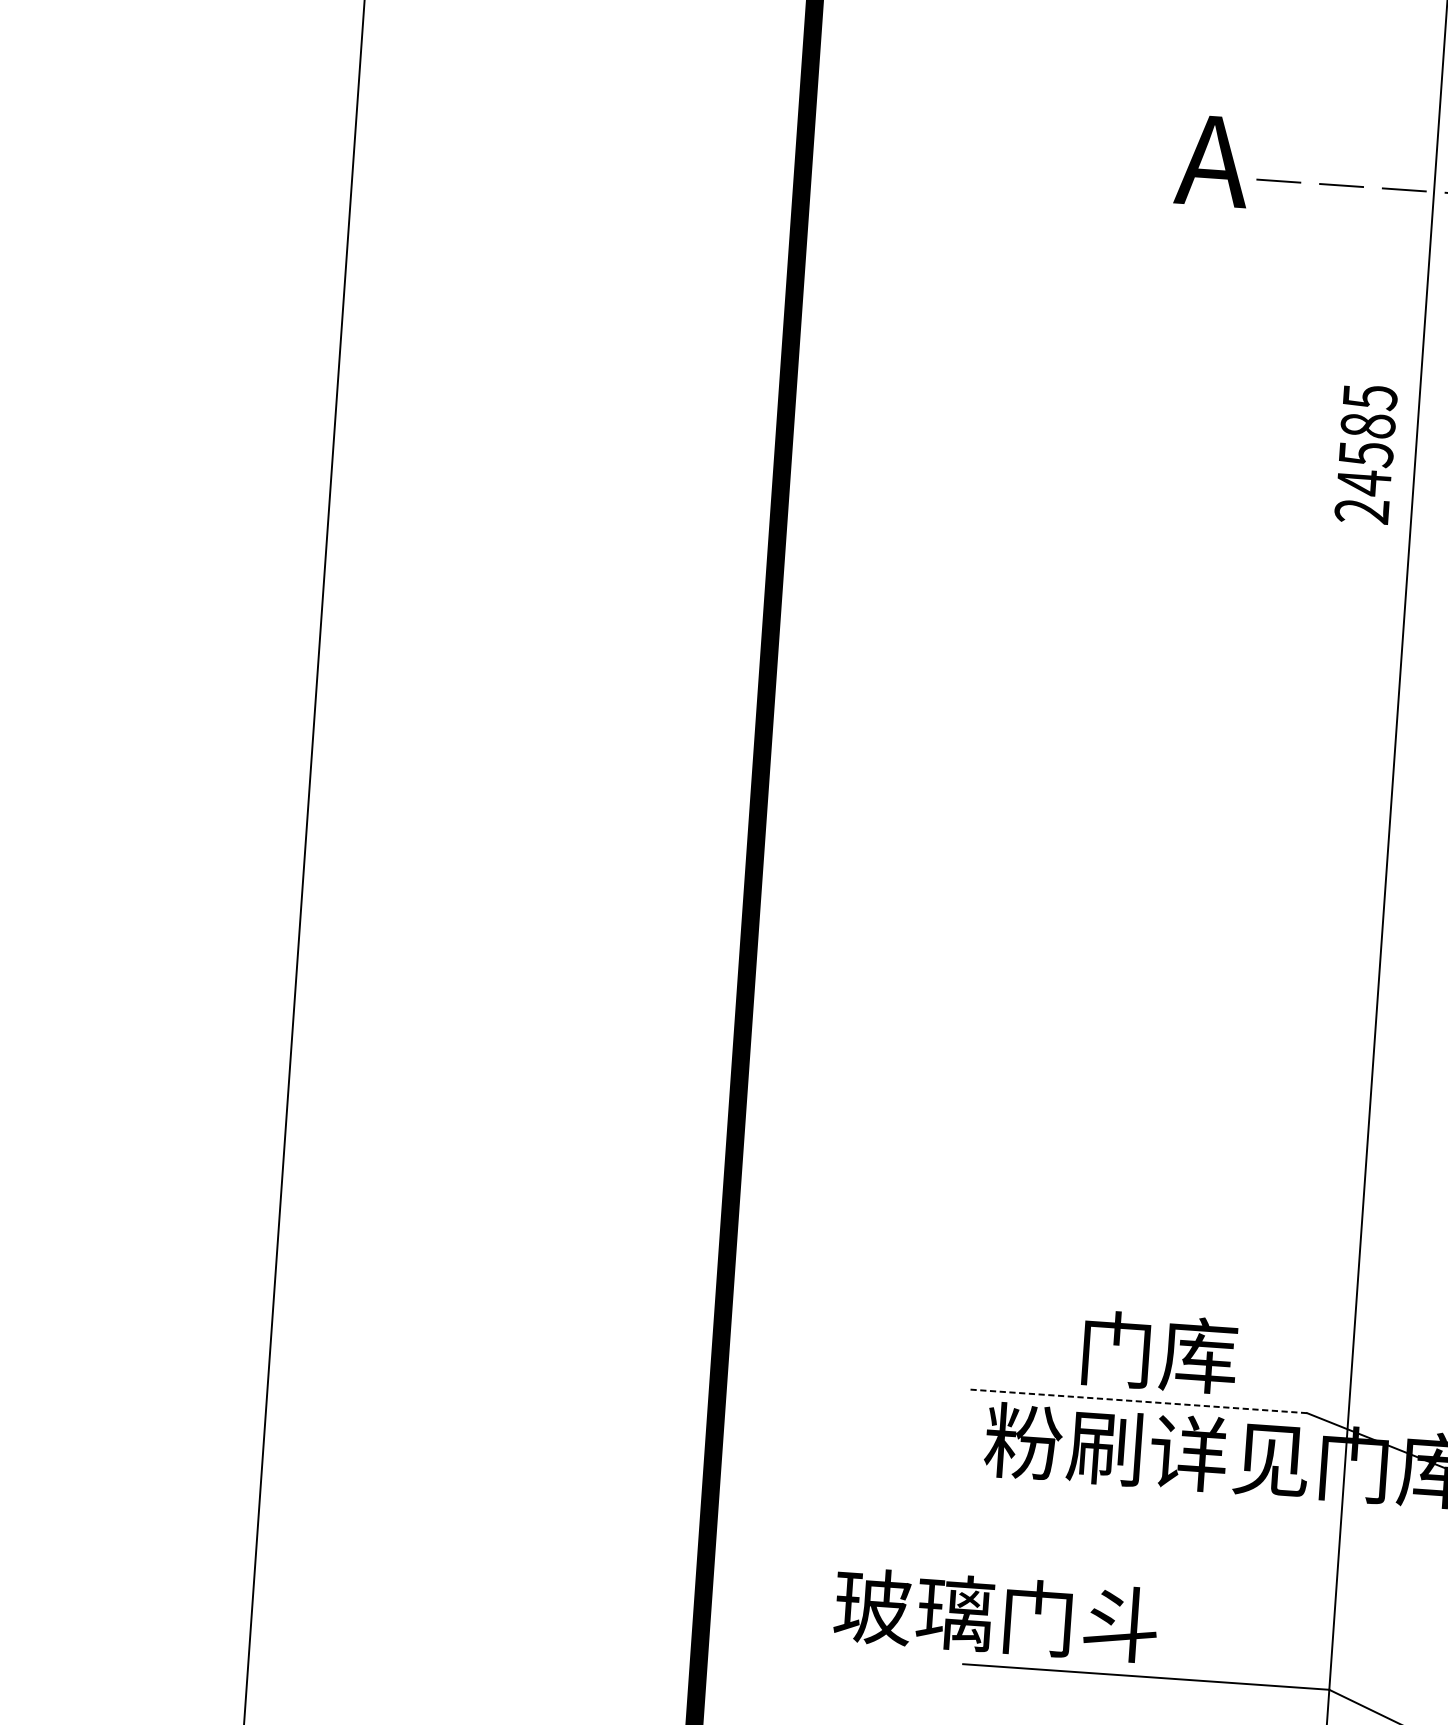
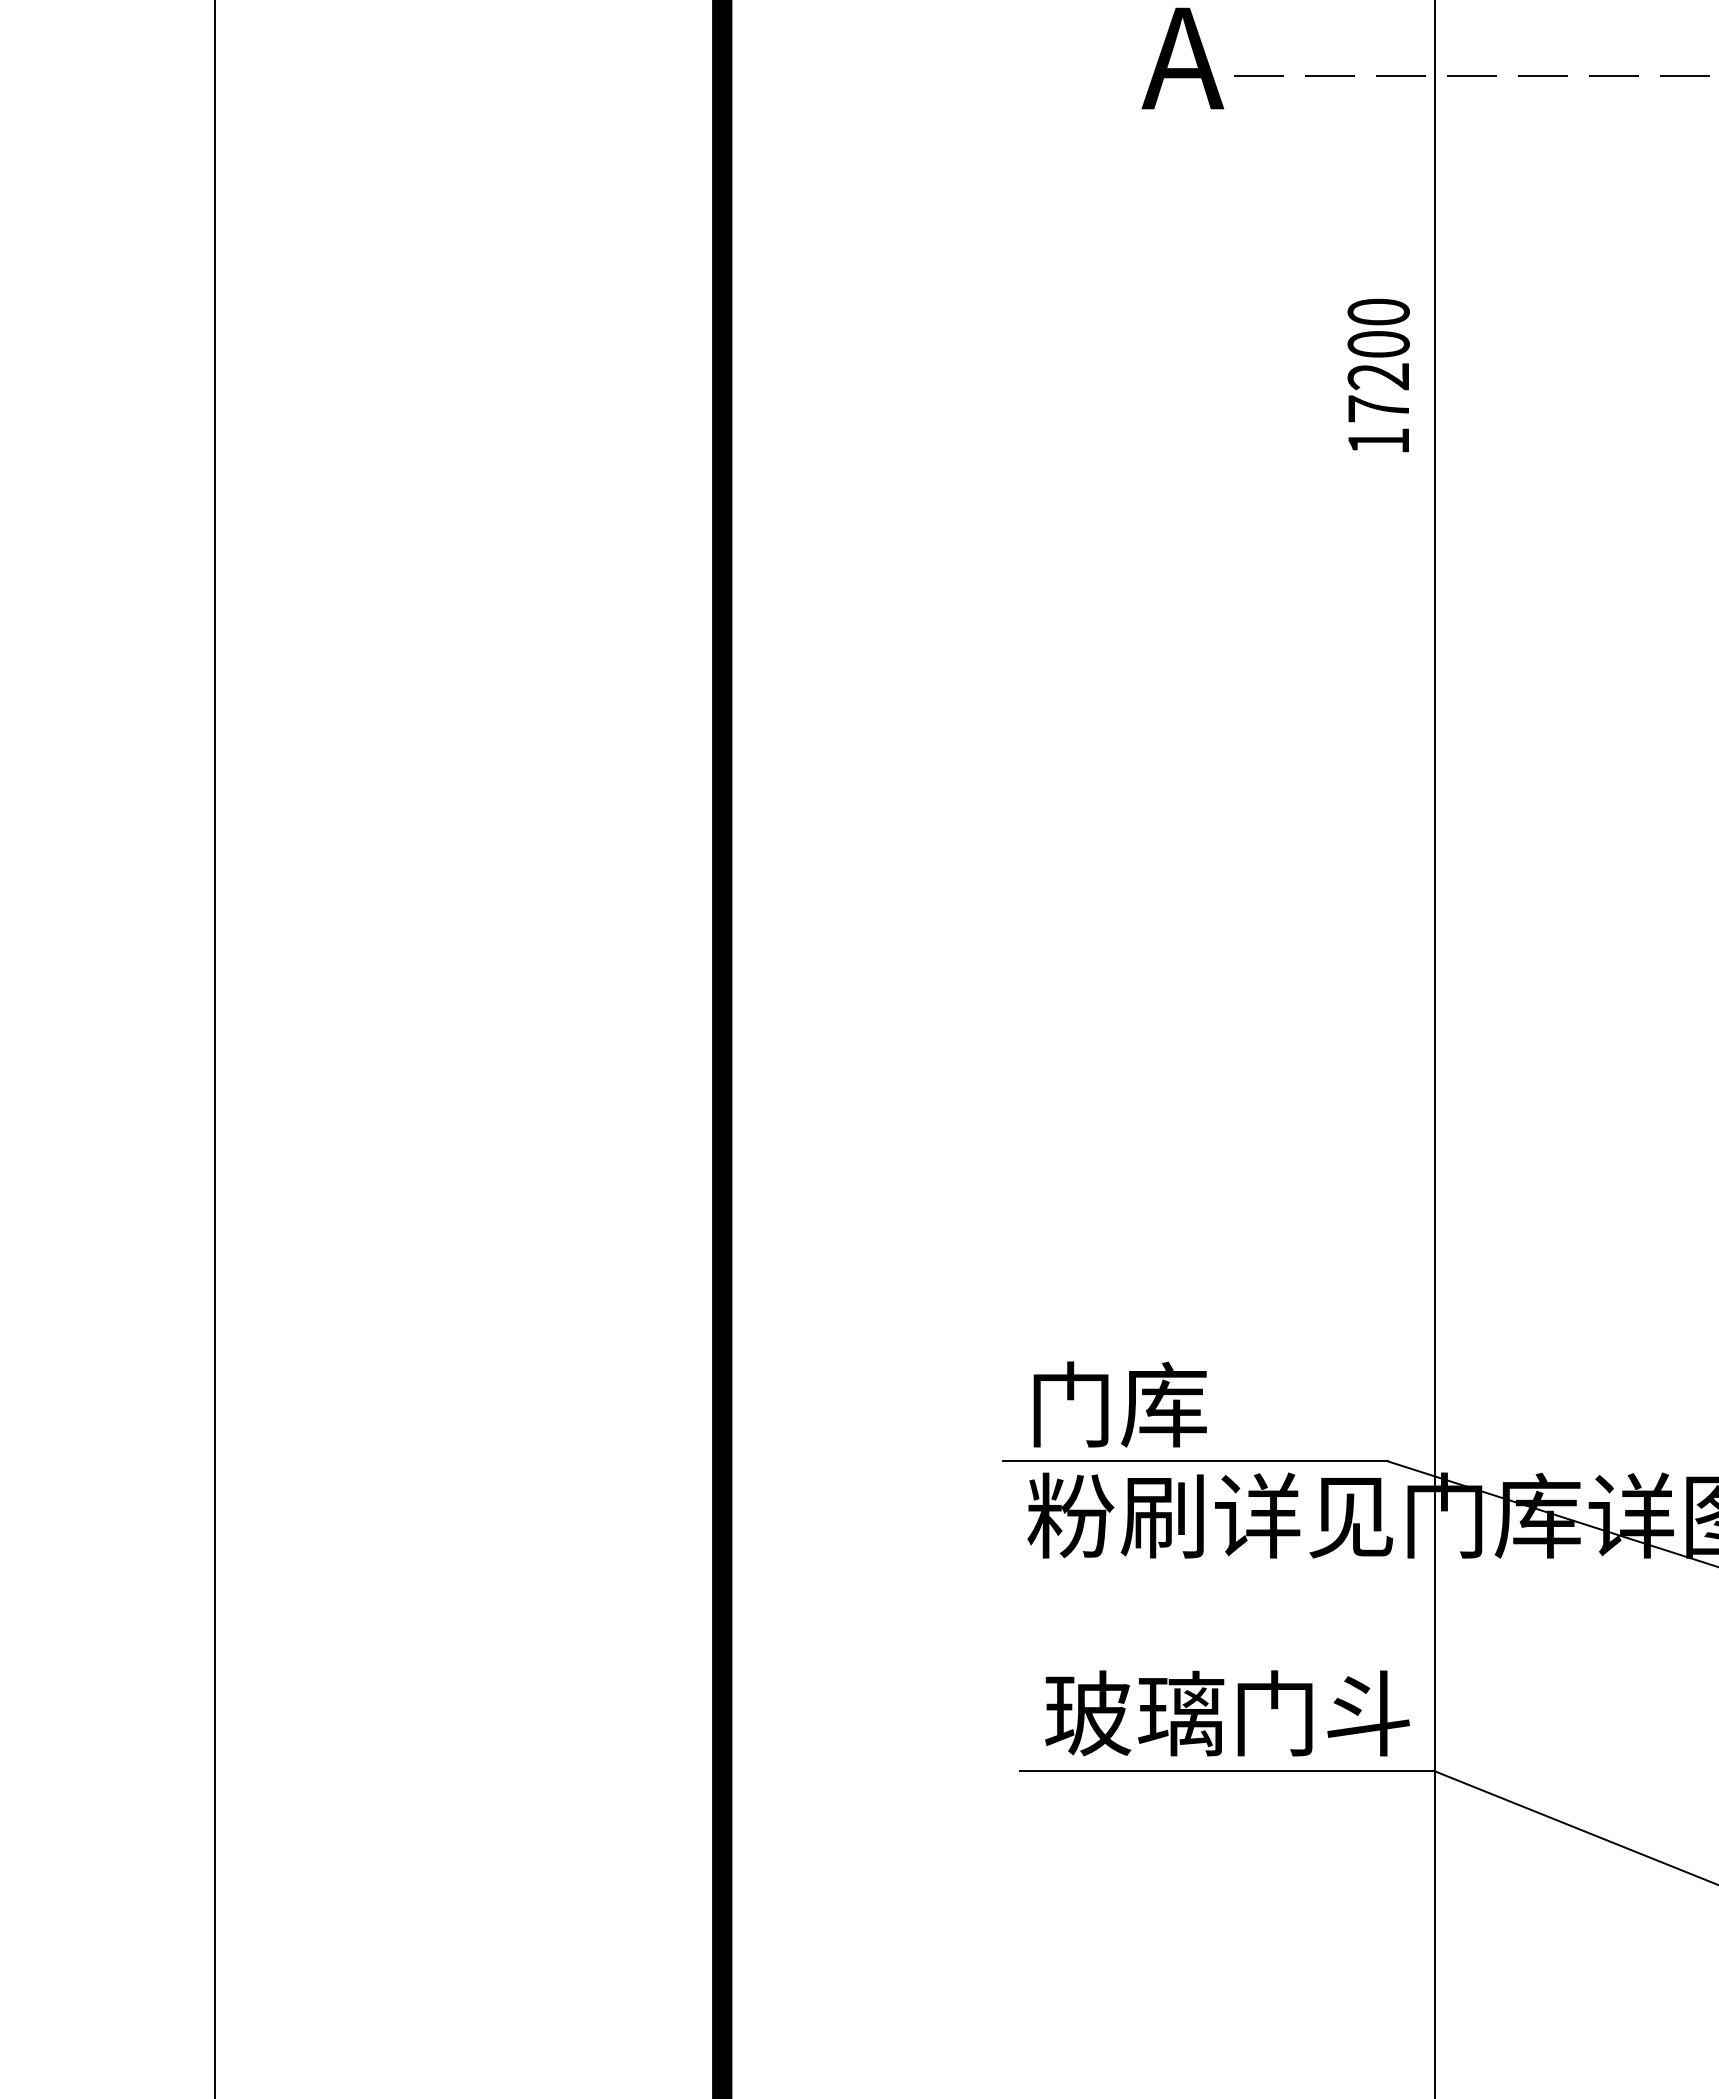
text: (1365, 454) -> (1378, 376), 24585 -> 17200
text: (1159, 1352) -> (1119, 1404), moved
line: (1136, 1401) -> (1194, 1461), dashed -> solid
text: (996, 1615) -> (1227, 1713), moved

